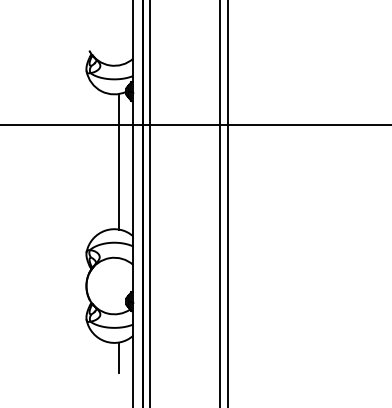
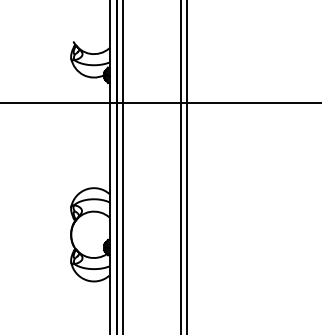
line: (118, 161) -> (97, 132), removed
line: (118, 357) -> (97, 293), removed

